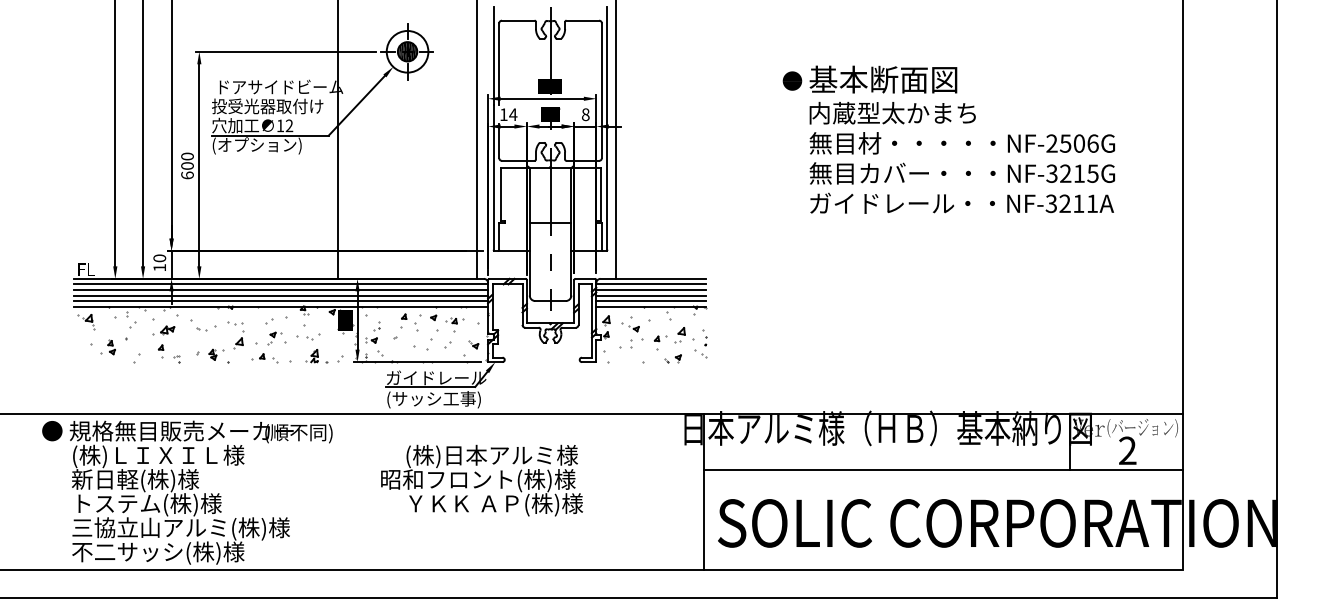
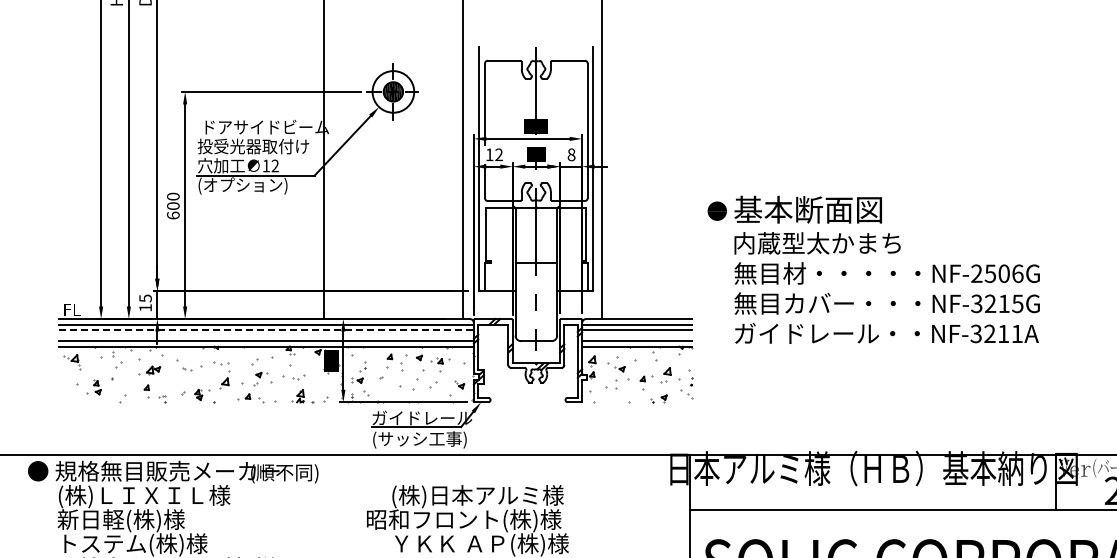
text: (513, 114) -> (499, 154), 14 -> 12
text: (948, 139) -> (873, 269), moved
text: (159, 258) -> (145, 298), 10 -> 15
line: (281, 289) -> (267, 329), solid -> dashed
line: (280, 295) -> (266, 335), removed
line: (651, 295) -> (637, 335), removed

